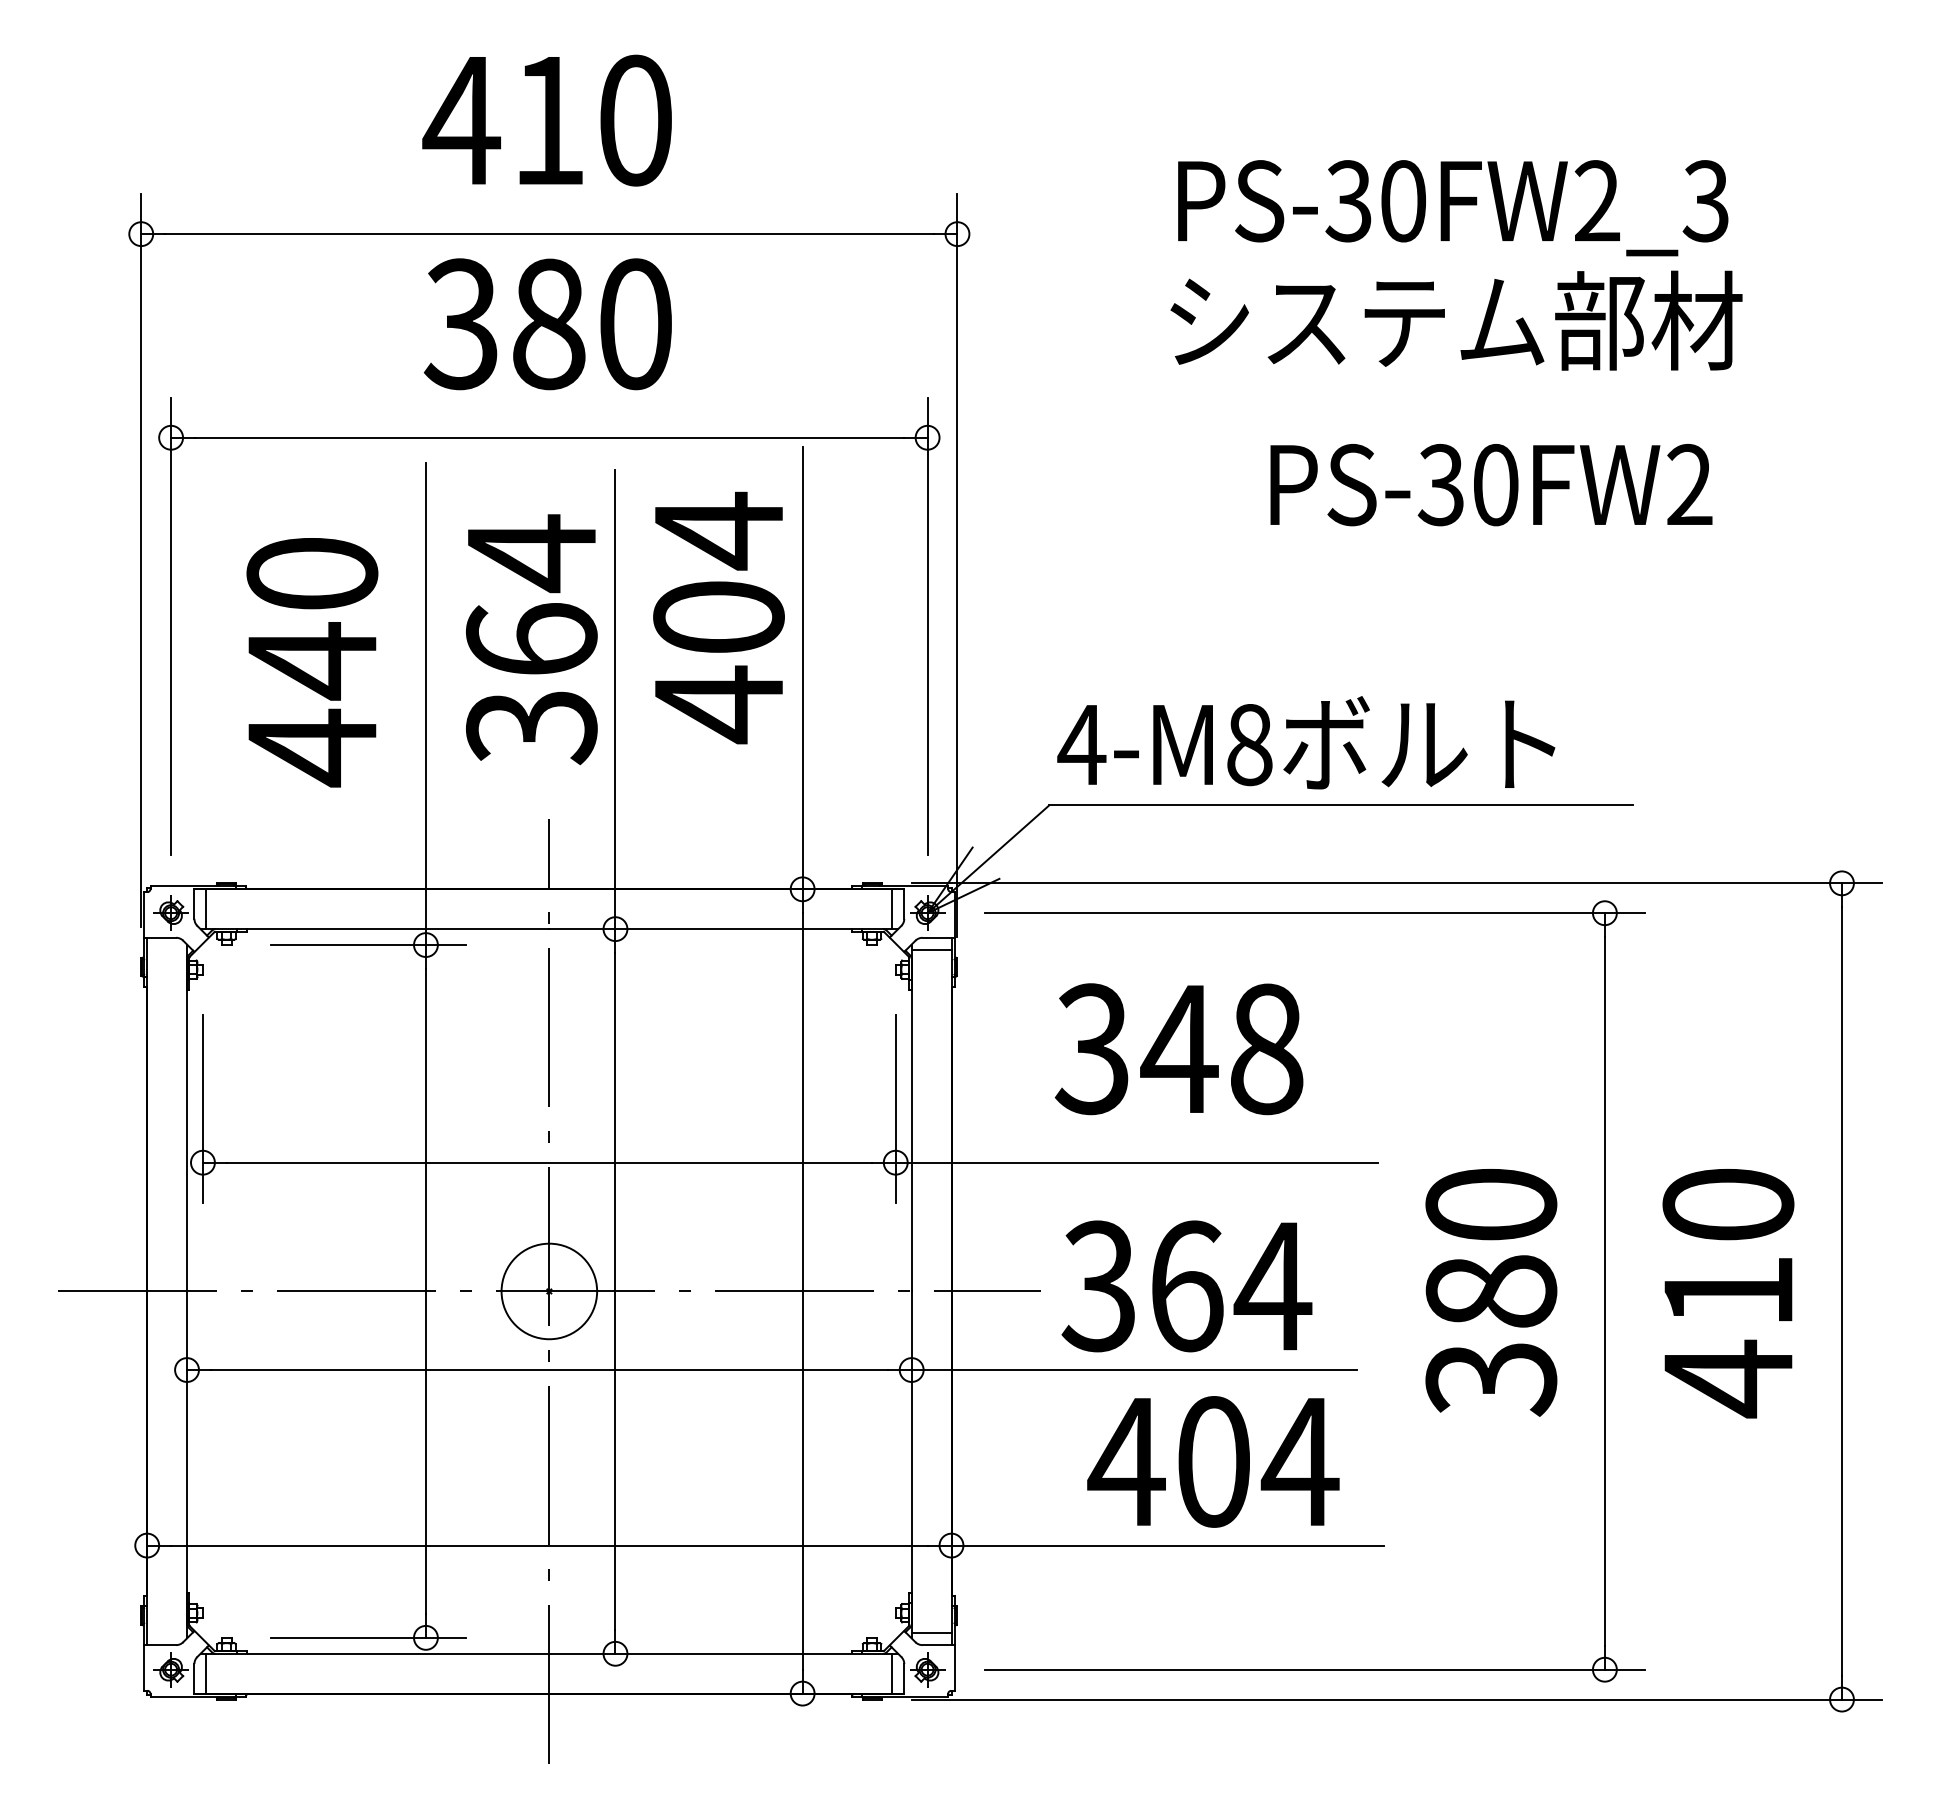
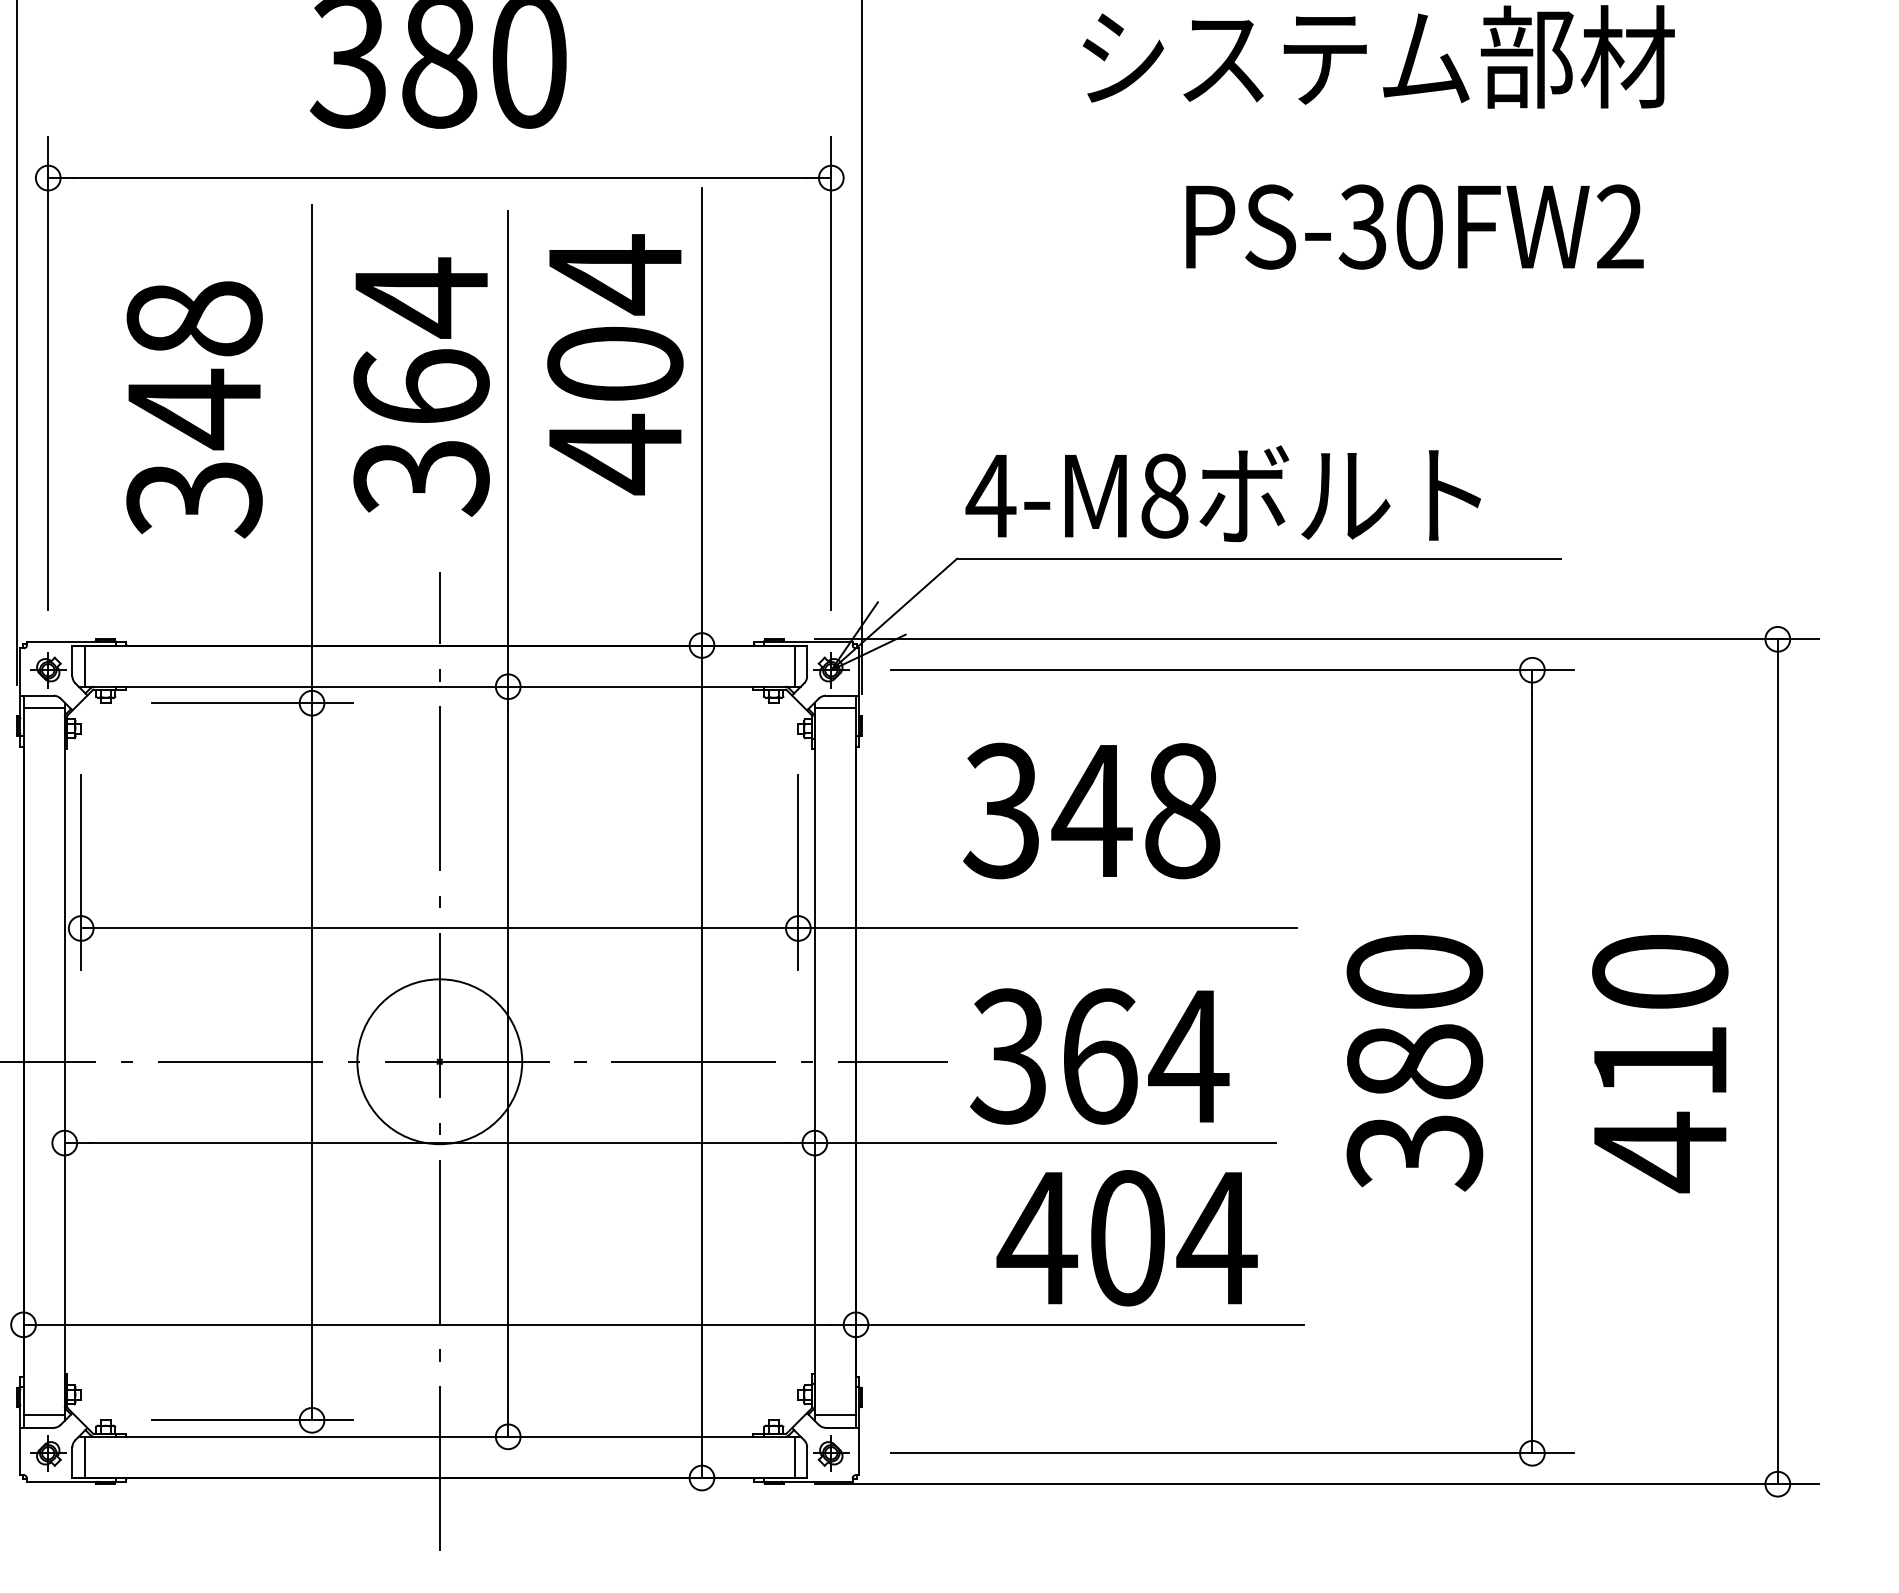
text: (312, 662) -> (194, 410), 440 -> 348
line: (166, 949) -> (43, 707), added
circle: (548, 1291) -> (438, 1061), size x1.67
line: (166, 1633) -> (43, 1415), added

